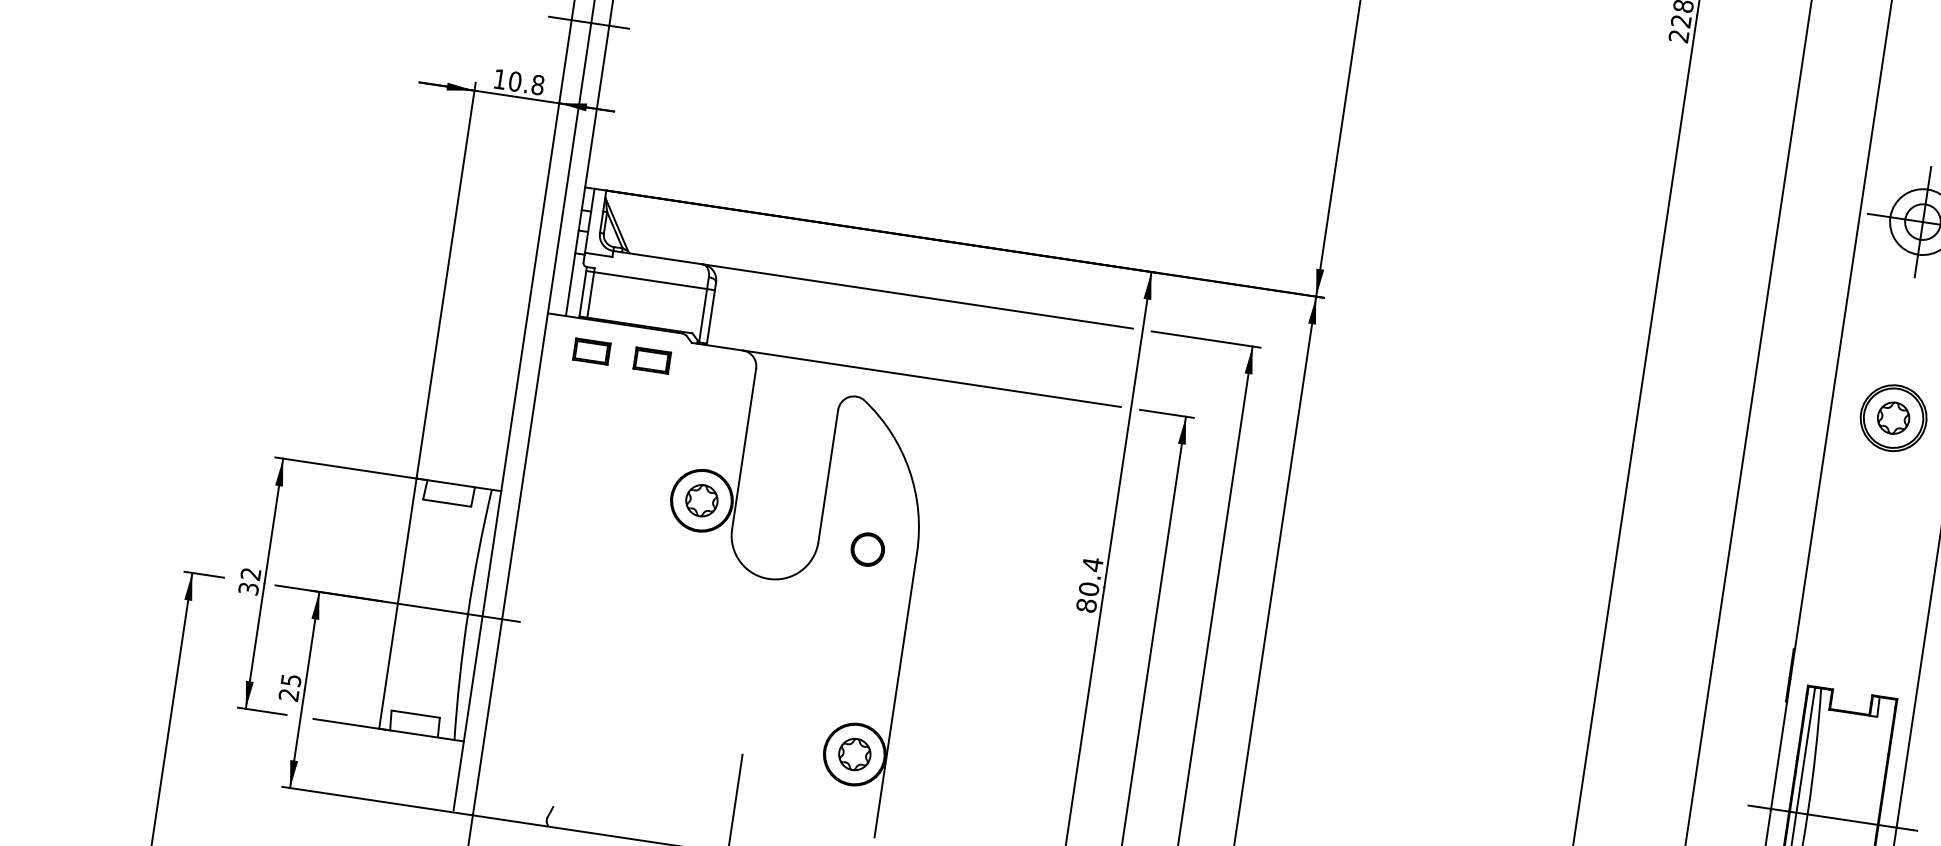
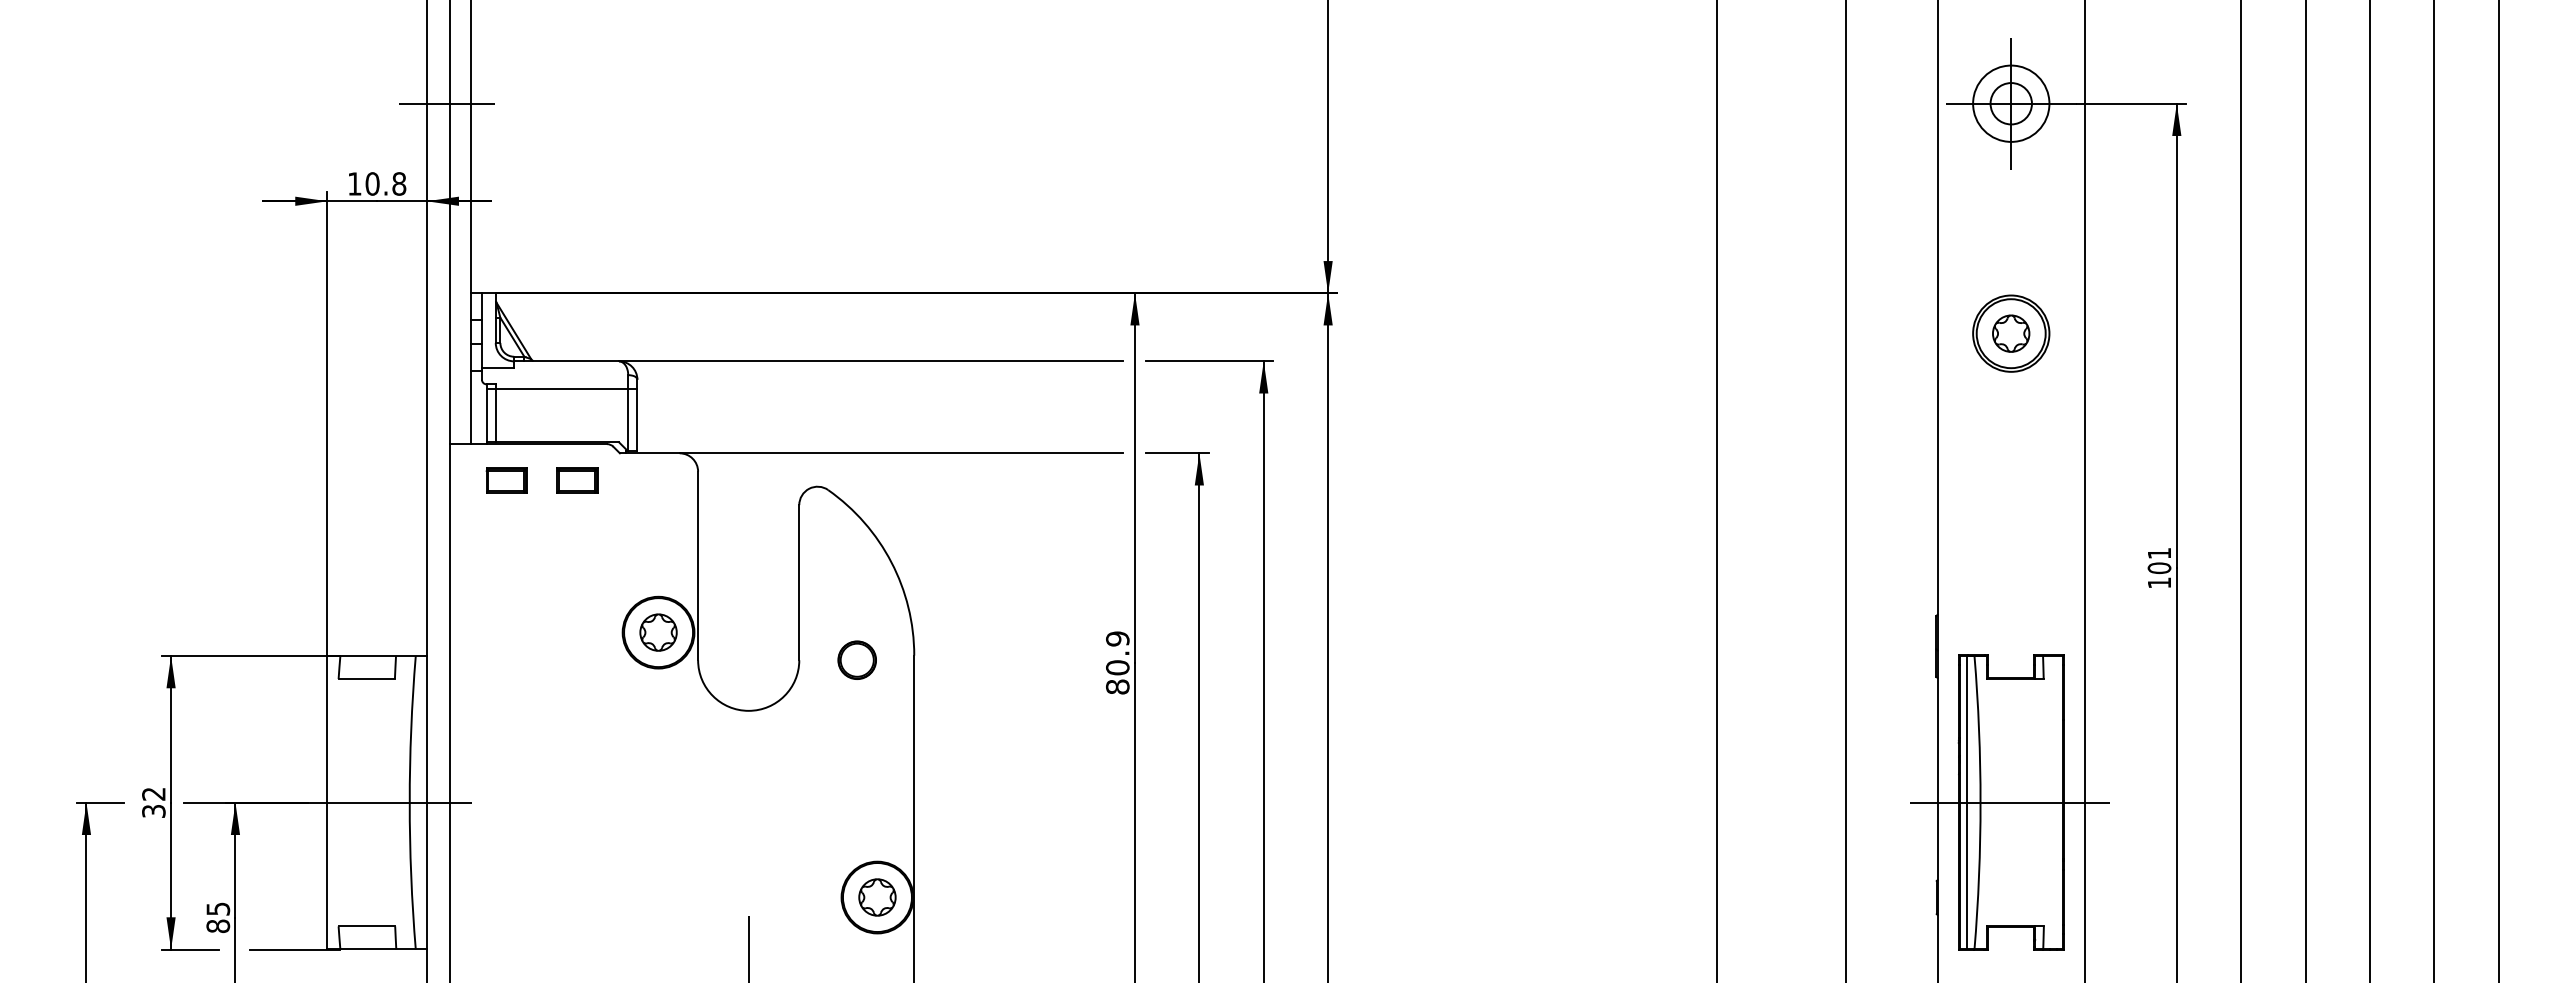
text: (1092, 565) -> (1117, 639), 80.4 -> 80.9
text: (289, 695) -> (218, 926), 25 -> 85

